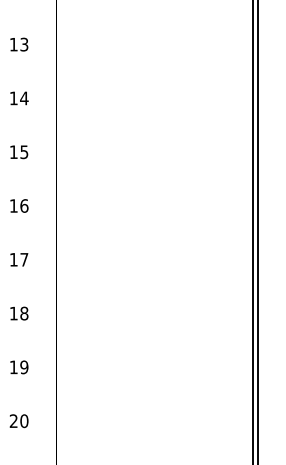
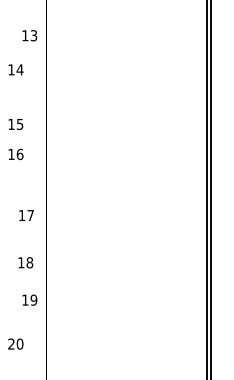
text: (19, 44) -> (30, 35), moved
text: (19, 98) -> (16, 69), moved
text: (19, 205) -> (16, 154), moved
text: (19, 259) -> (26, 215), moved
text: (19, 313) -> (25, 262), moved
text: (19, 367) -> (30, 300), moved

